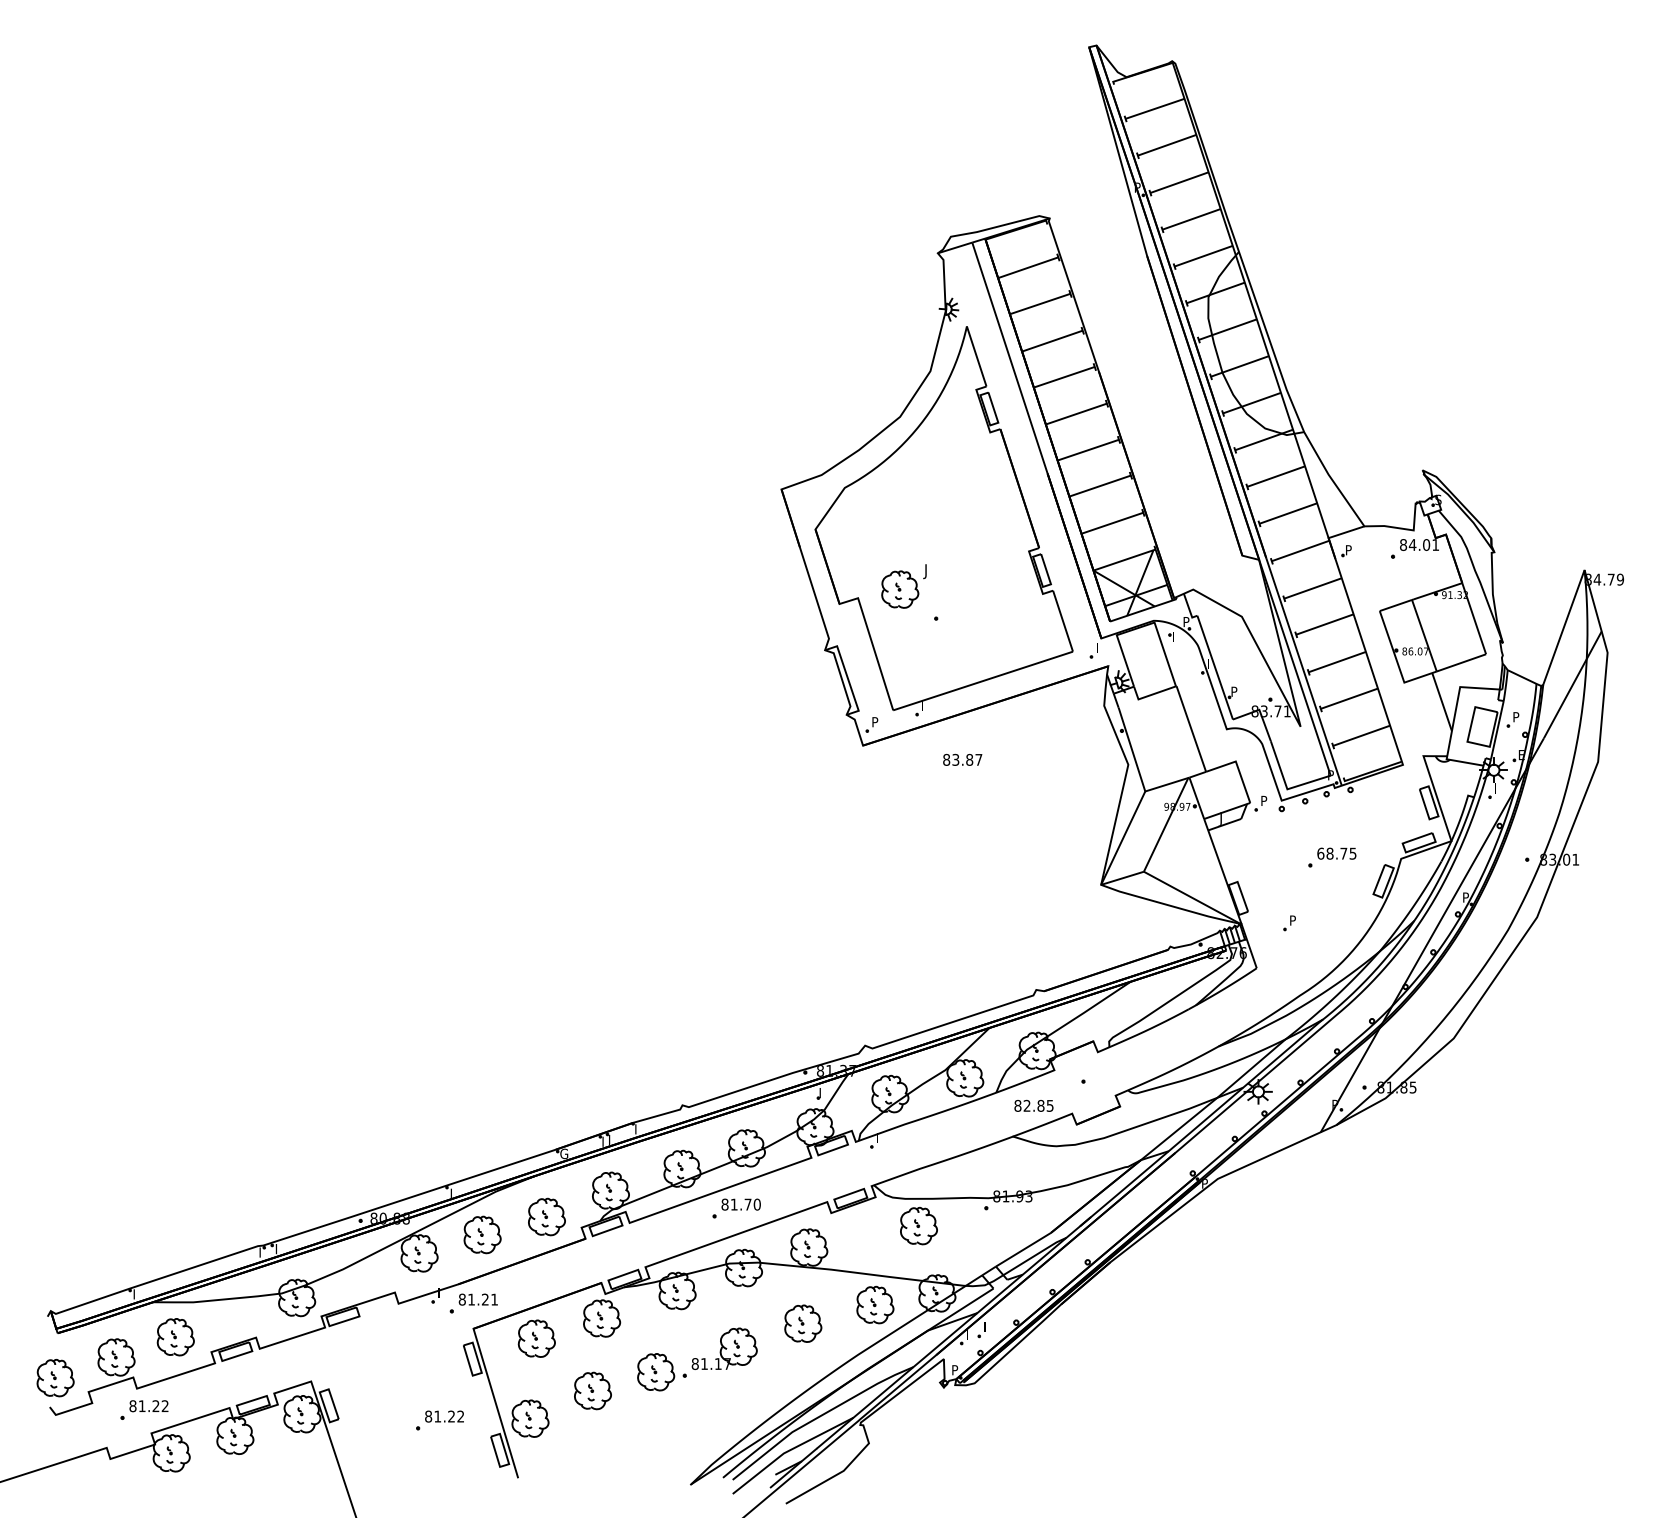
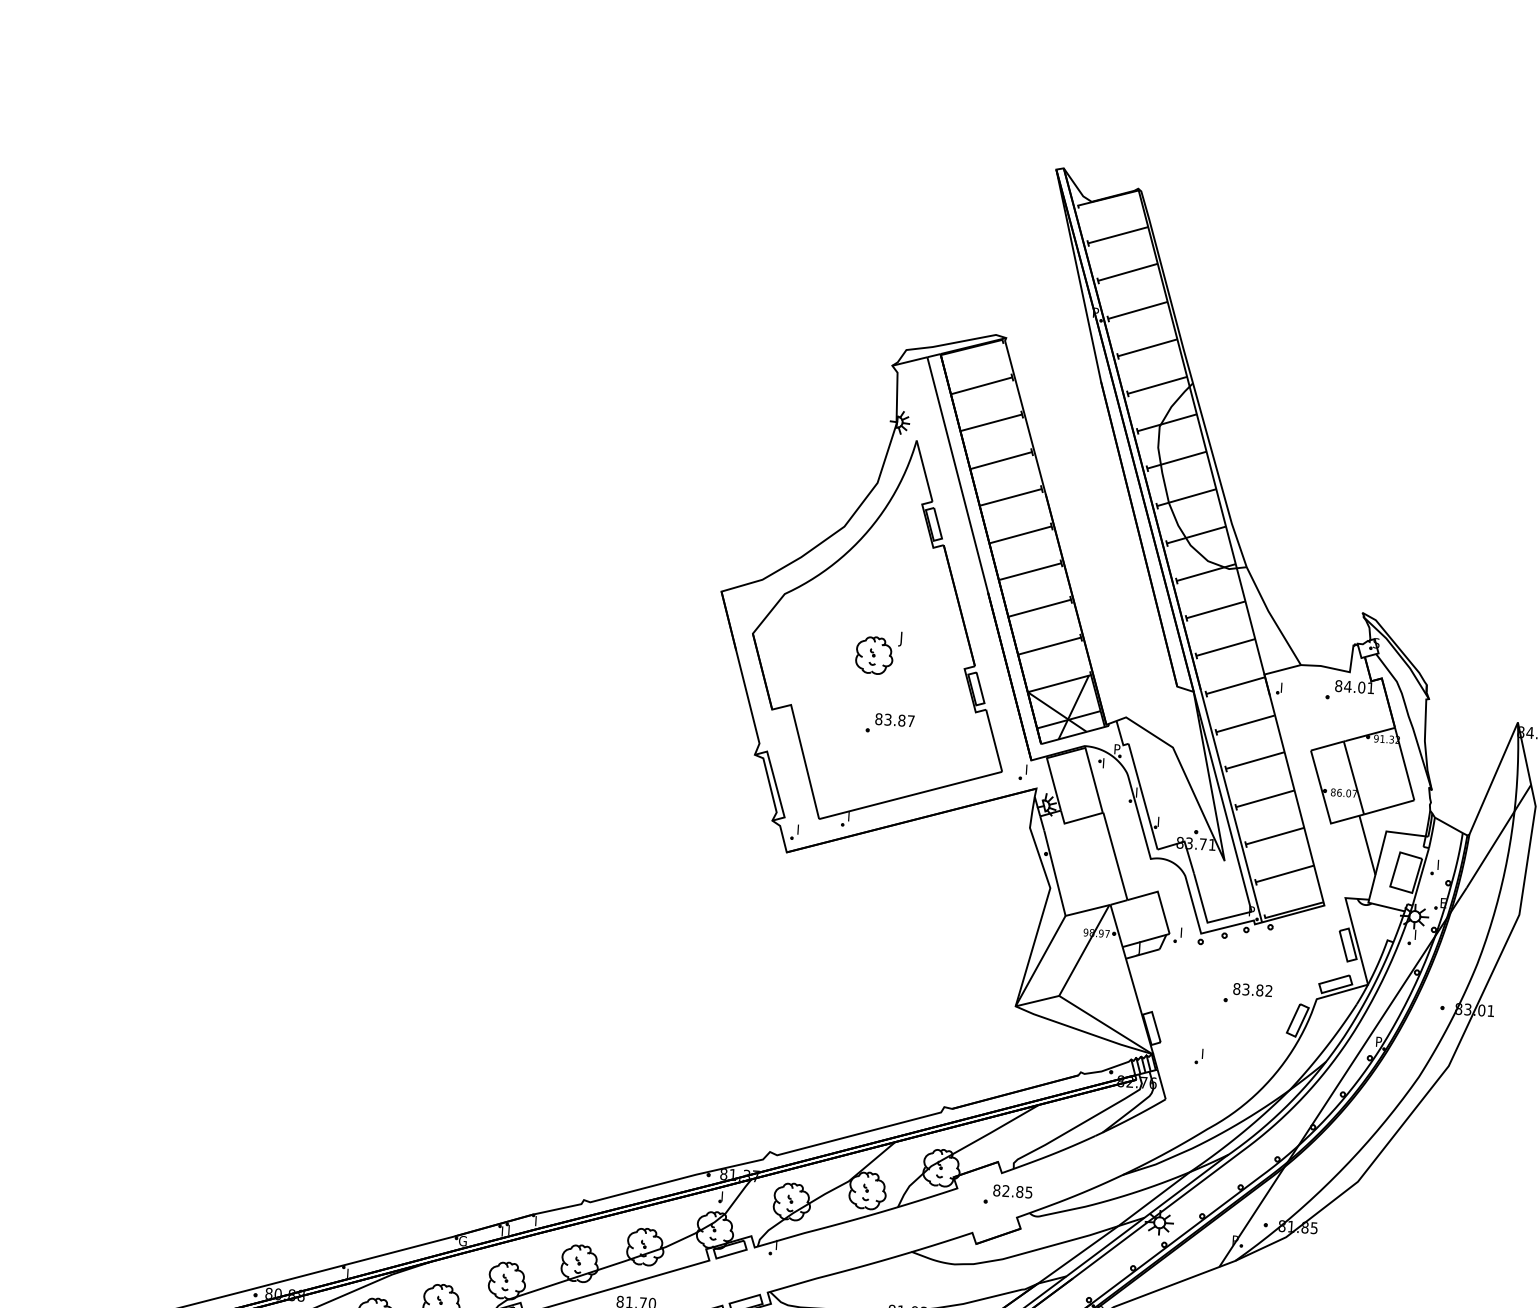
text: (1349, 548) -> (1284, 686), P -> I
part: (903, 586) -> (877, 652), moved
text: (1234, 689) -> (1161, 819), P -> I
text: (1516, 717) -> (1440, 865), P -> I
text: (875, 722) -> (800, 830), P -> I
text: (962, 759) -> (894, 719), moved
text: (1264, 800) -> (1183, 932), P -> I
text: (1336, 853) -> (1252, 989), 68.75 -> 83.82
text: (1292, 920) -> (1204, 1053), P -> I
text: (1033, 1105) -> (1012, 1191), moved

